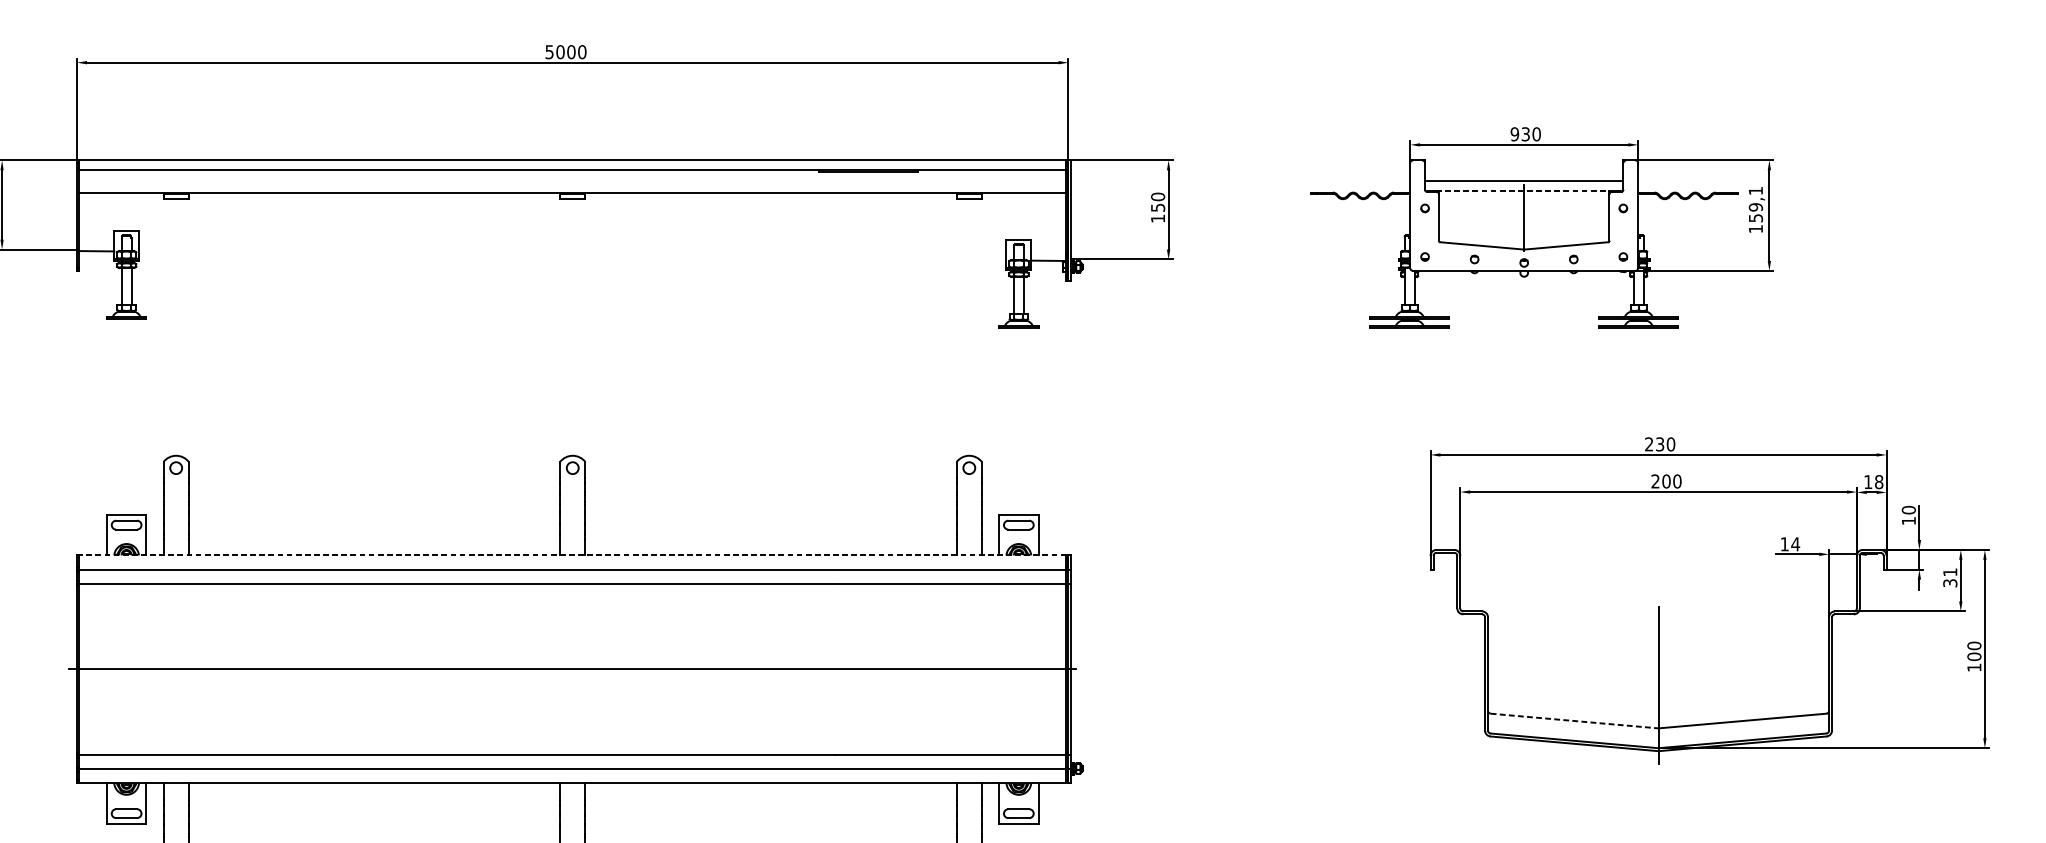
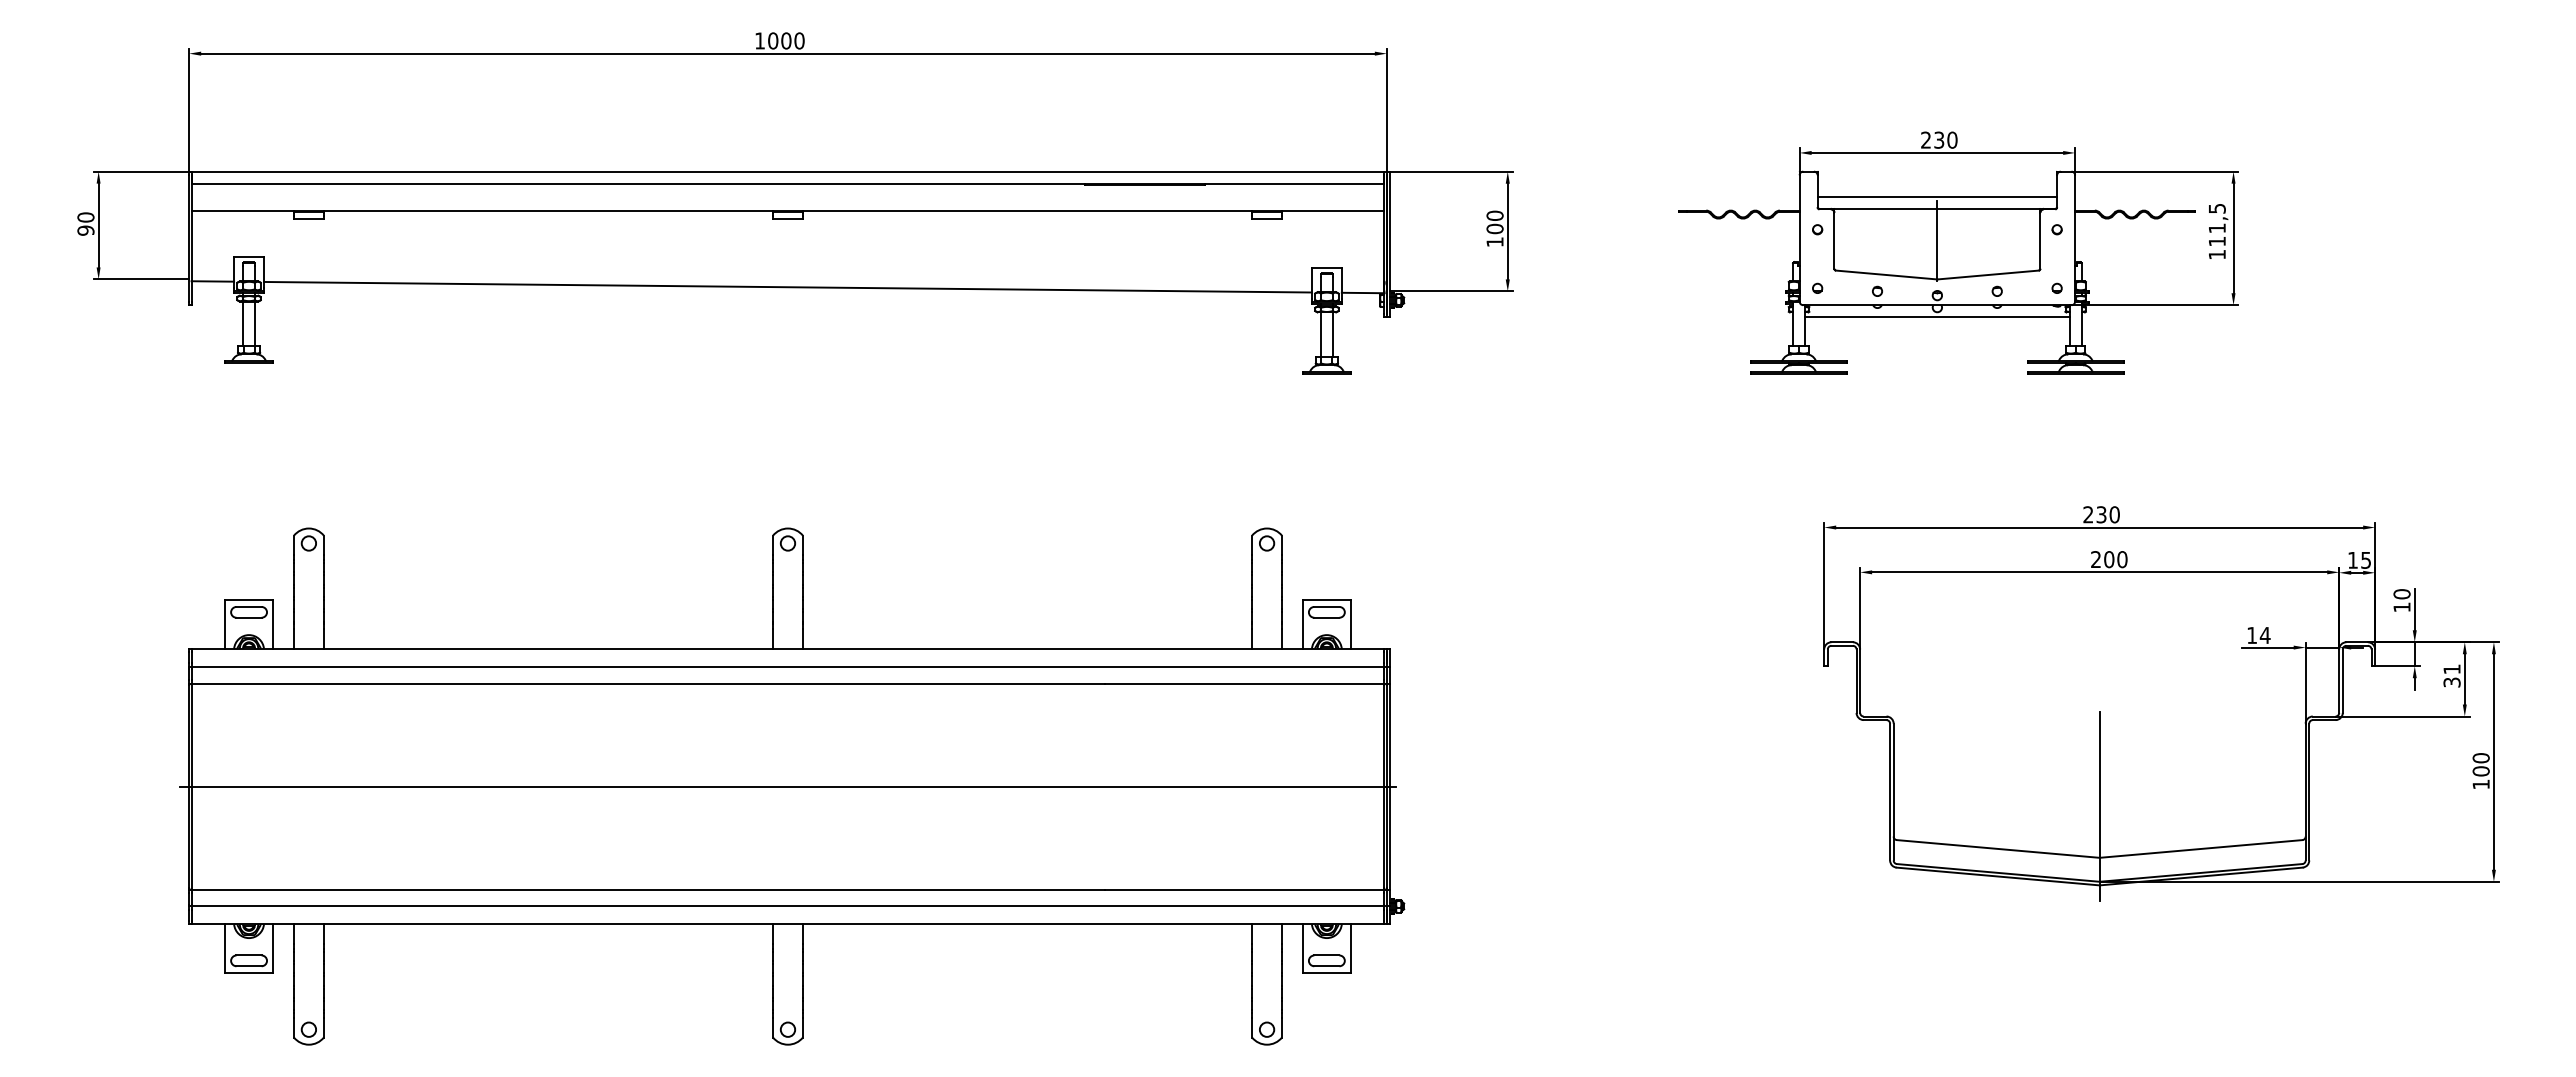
text: (549, 51) -> (759, 40), 5000 -> 1000
text: (1515, 133) -> (1926, 139), 930 -> 230
line: (1524, 190) -> (1937, 208), dashed -> solid
text: (1755, 204) -> (2216, 225), 159,1 -> 111,5
text: (1157, 207) -> (1494, 228), 150 -> 100
line: (572, 255) -> (787, 286), added
line: (1524, 281) -> (1937, 317), added
text: (1879, 481) -> (2366, 559), 18 -> 15
line: (572, 555) -> (787, 648), dashed -> solid
line: (1574, 720) -> (1998, 848), dashed -> solid

